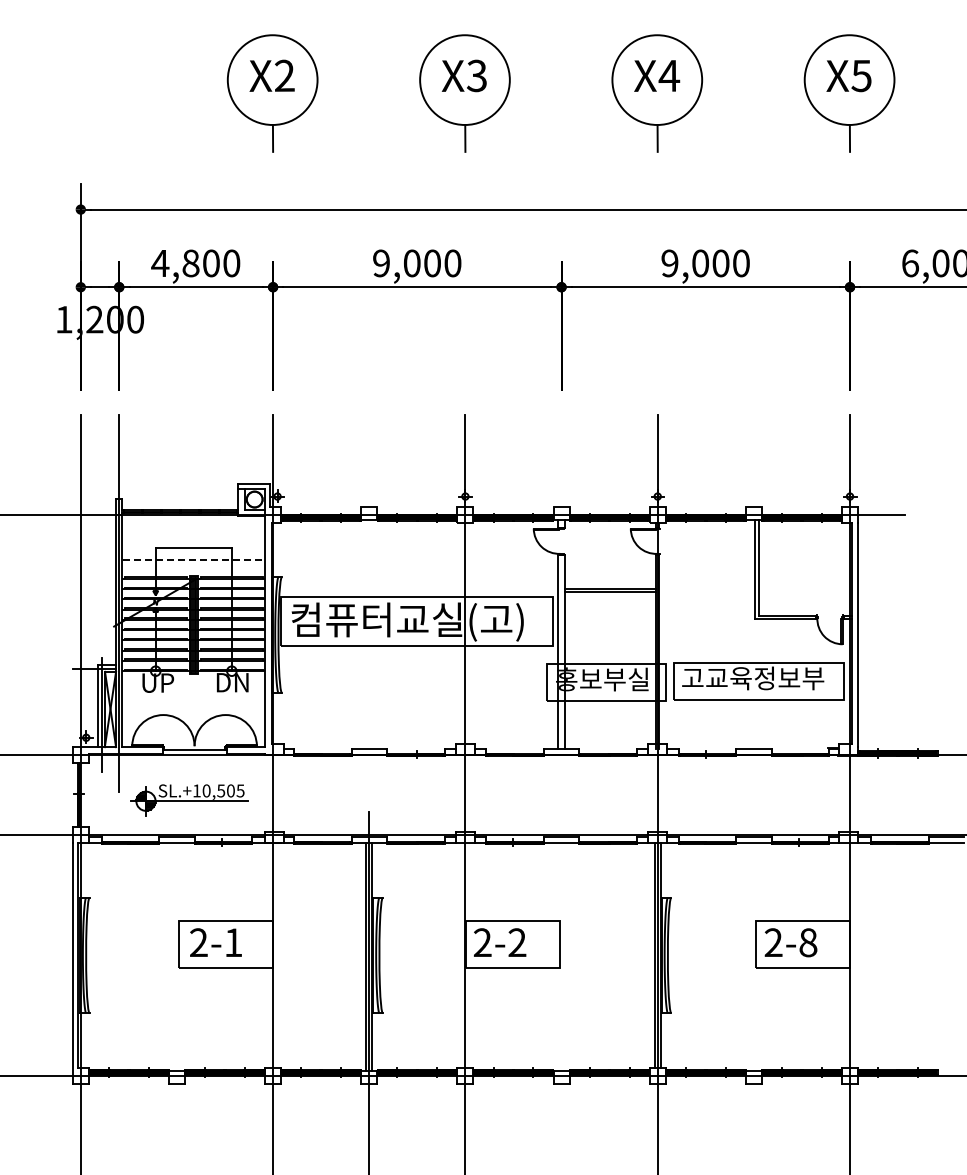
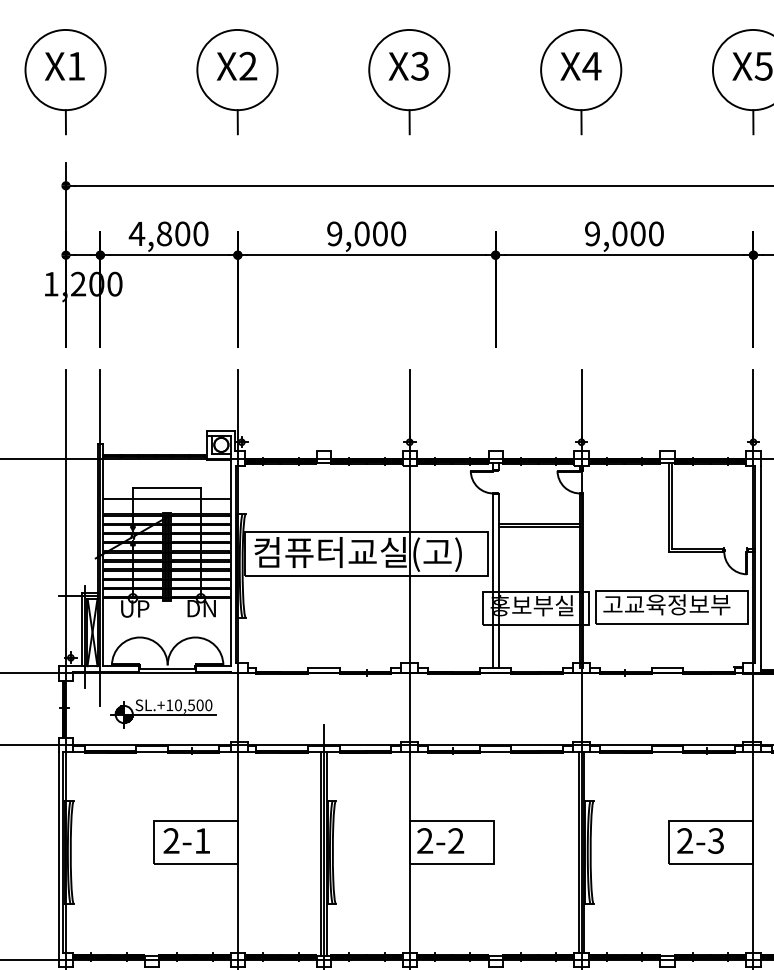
part: (80, 93) -> (65, 82), added
line: (194, 560) -> (167, 499), dashed -> solid
text: (240, 790) -> (208, 704), SL.+10,505 -> SL.+10,500
text: (808, 942) -> (716, 840), 2-8 -> 2-3

